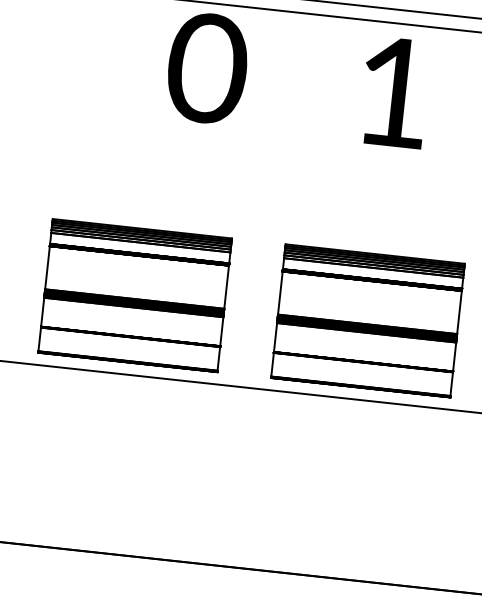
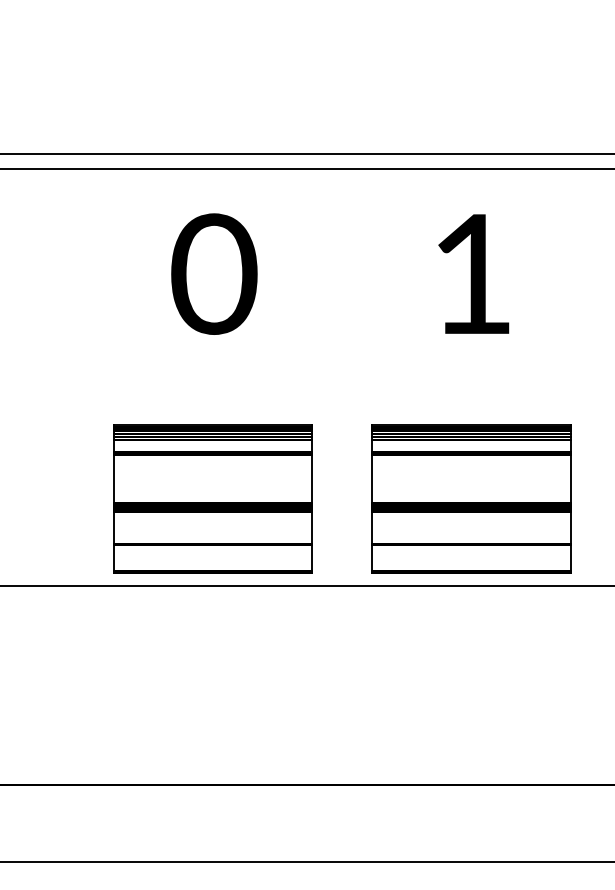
text: (207, 67) -> (214, 273), moved
text: (394, 91) -> (473, 273), moved

